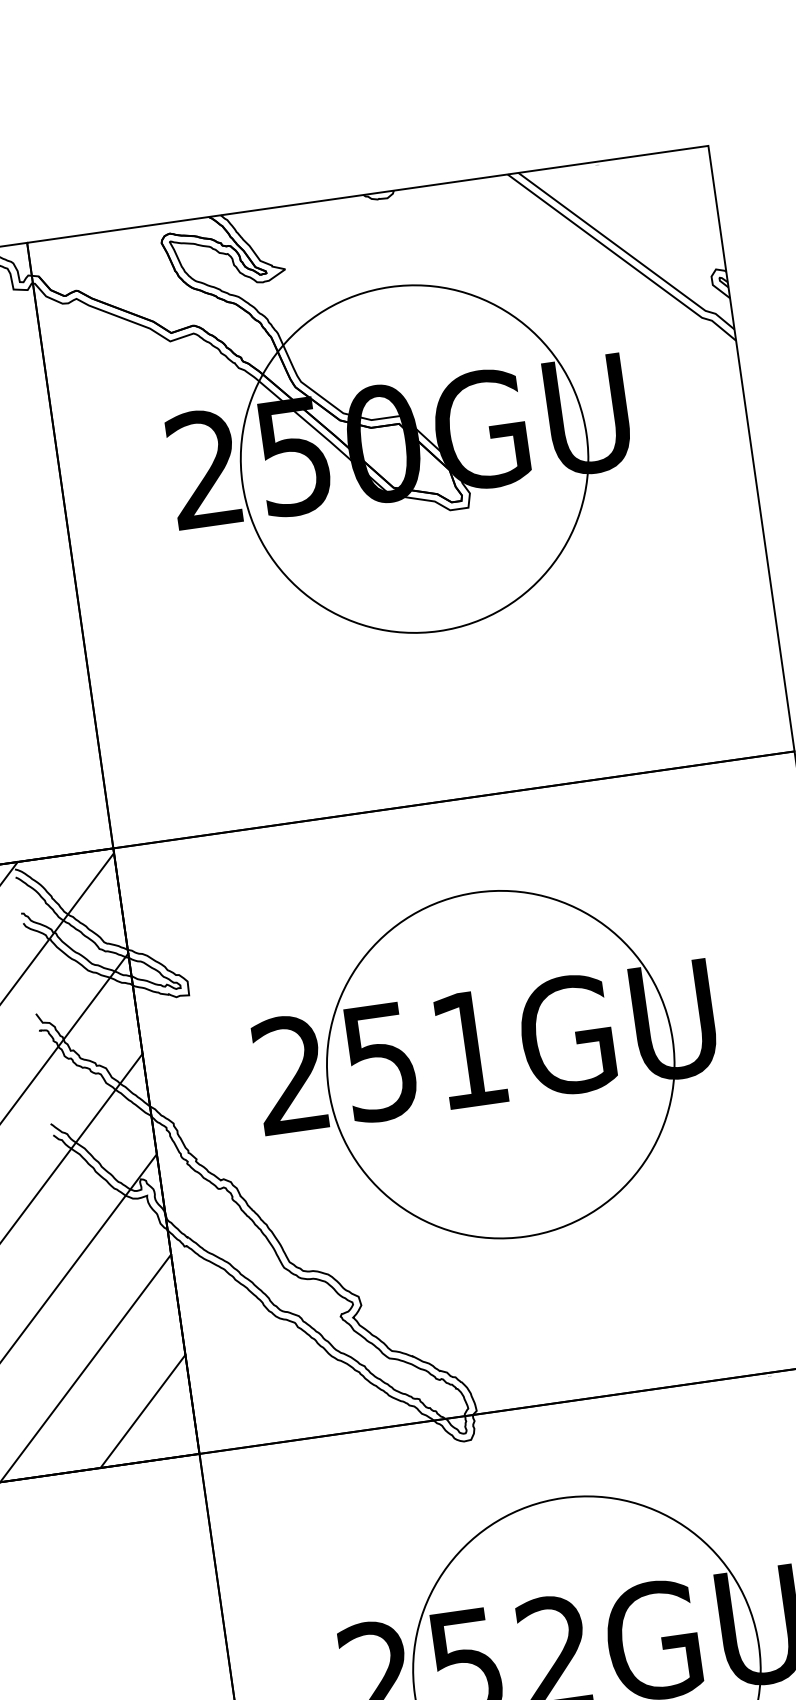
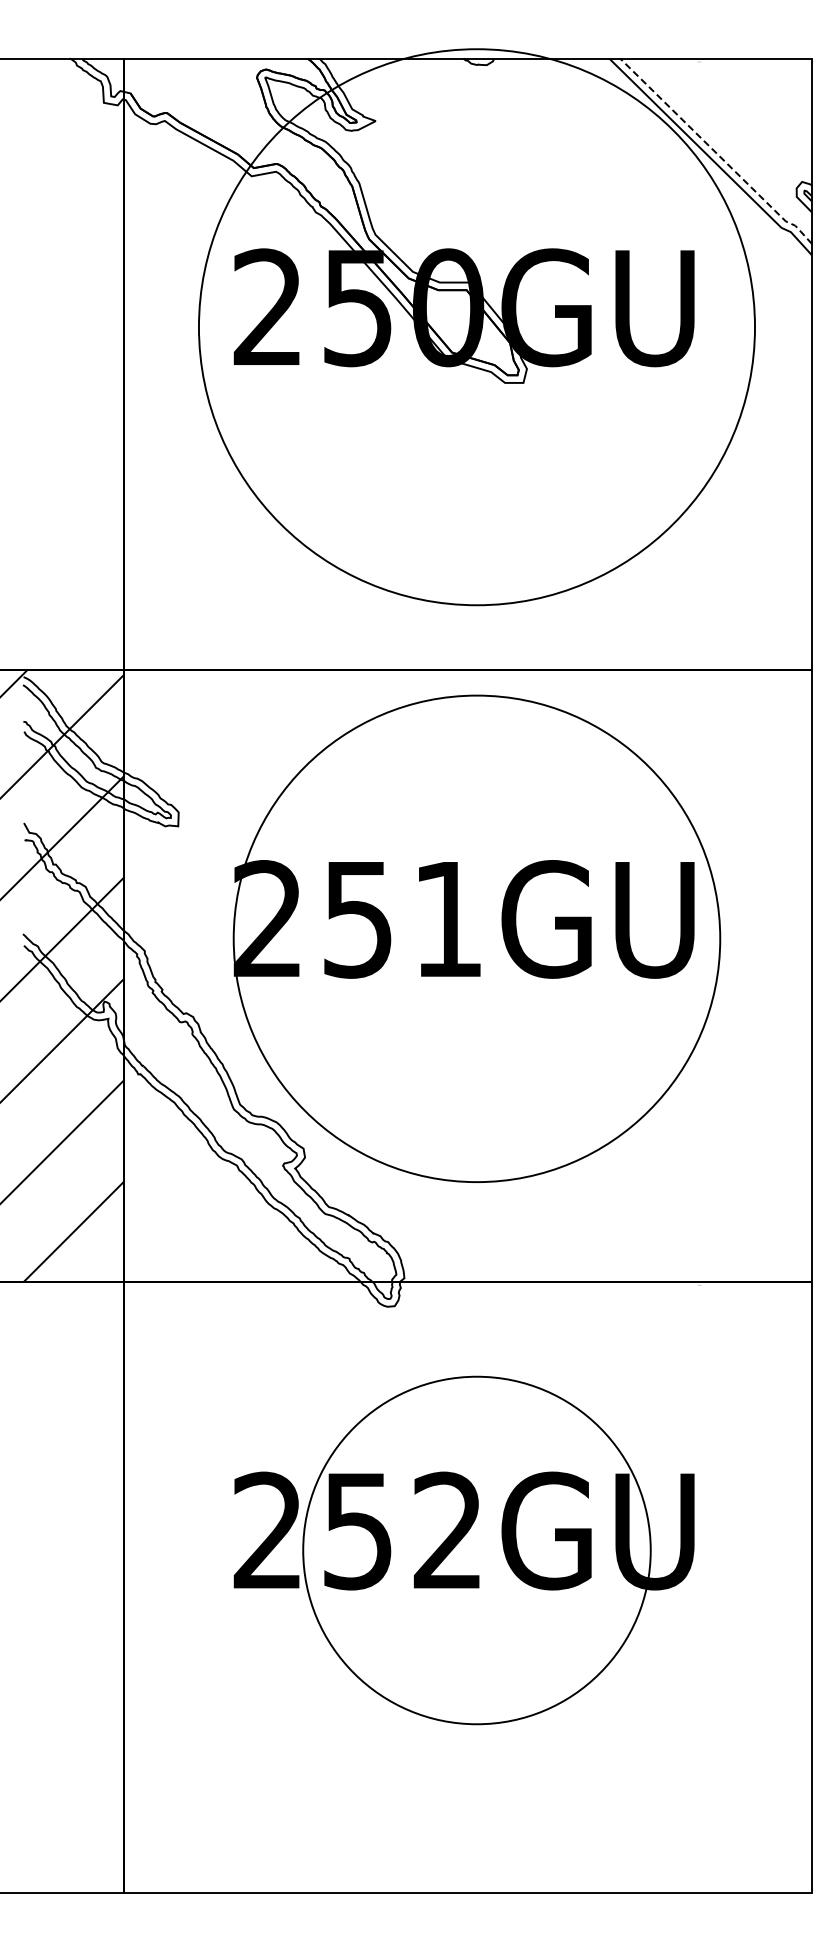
line: (627, 252) -> (716, 152), solid -> dashed
circle: (414, 459) -> (476, 327), size x1.6
circle: (500, 1064) -> (476, 938), size x1.4

